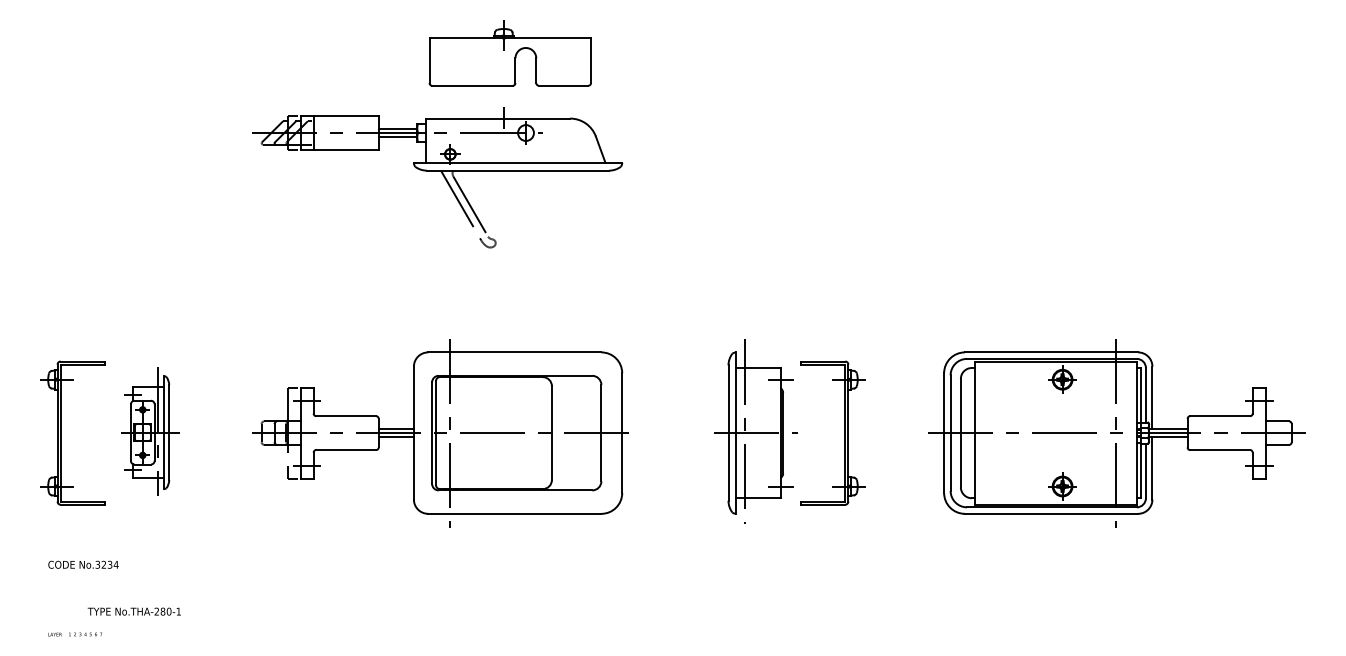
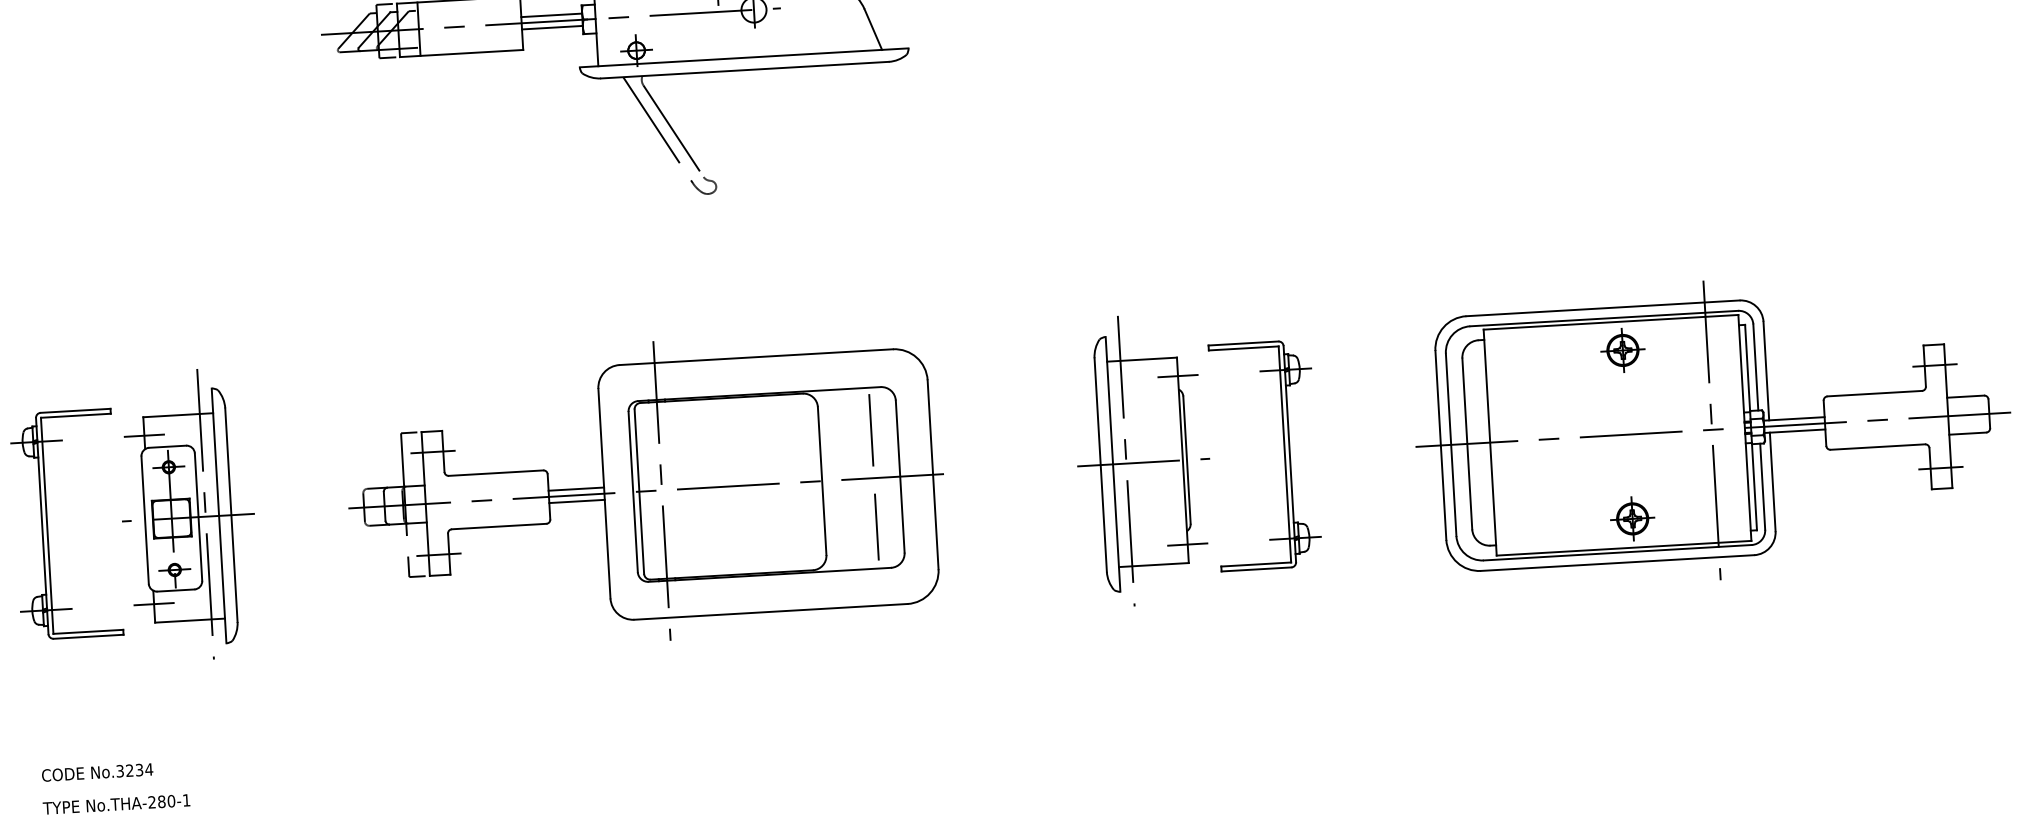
line: (584, 402) -> (870, 429), added
part: (149, 431) -> (187, 515), size x1.43
line: (584, 463) -> (876, 526), added
text: (83, 564) -> (97, 772), moved
text: (133, 611) -> (115, 804), moved

